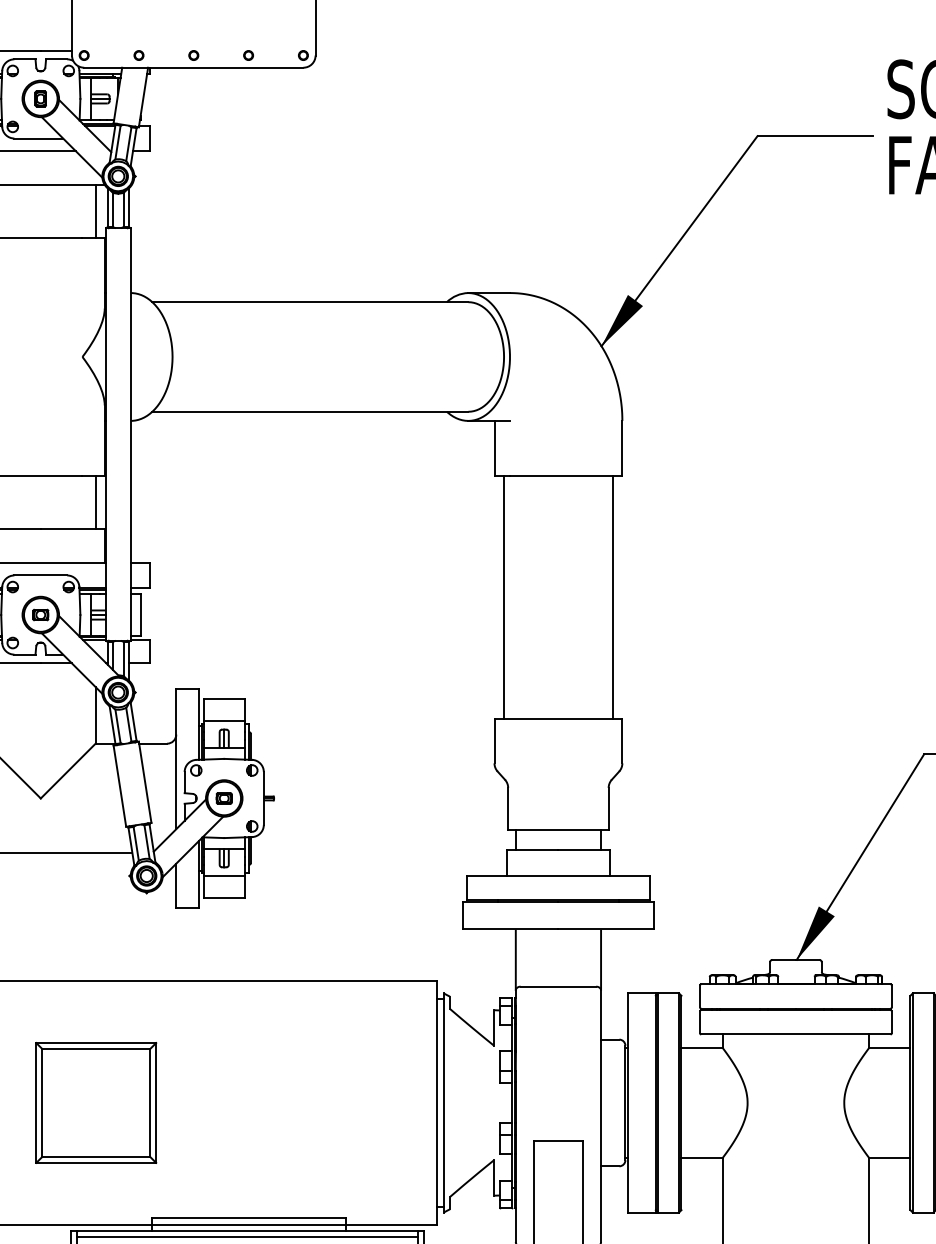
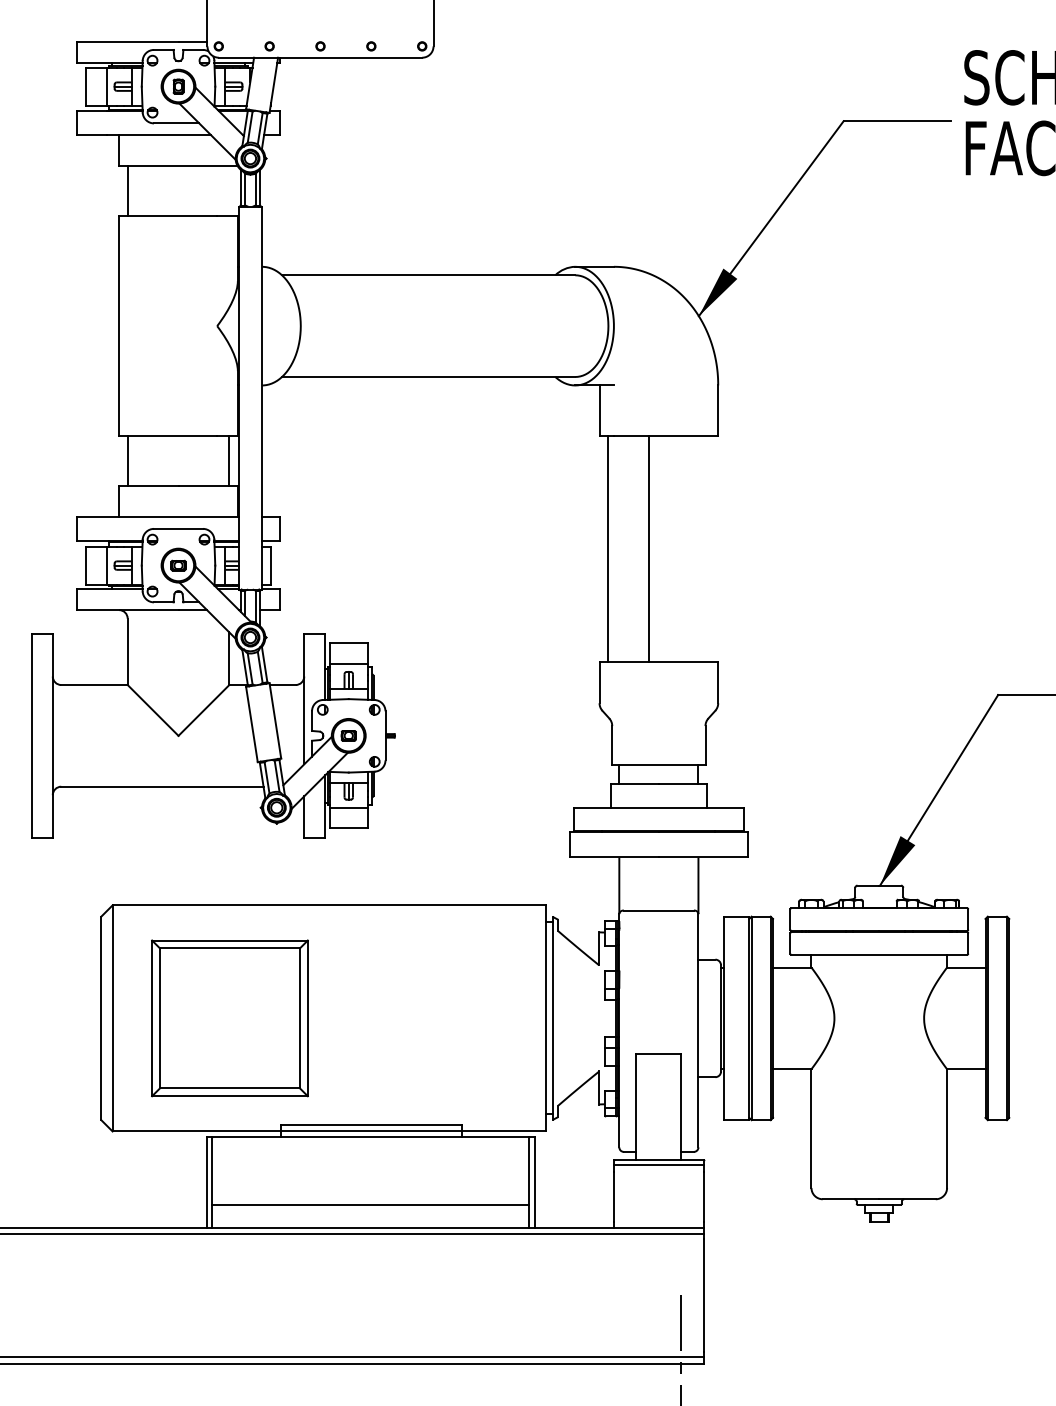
line: (95, 210) -> (229, 190), removed
line: (612, 596) -> (648, 548), moved
part: (95, 1103) -> (229, 1018), size x1.4
line: (247, 1236) -> (370, 1142), removed

